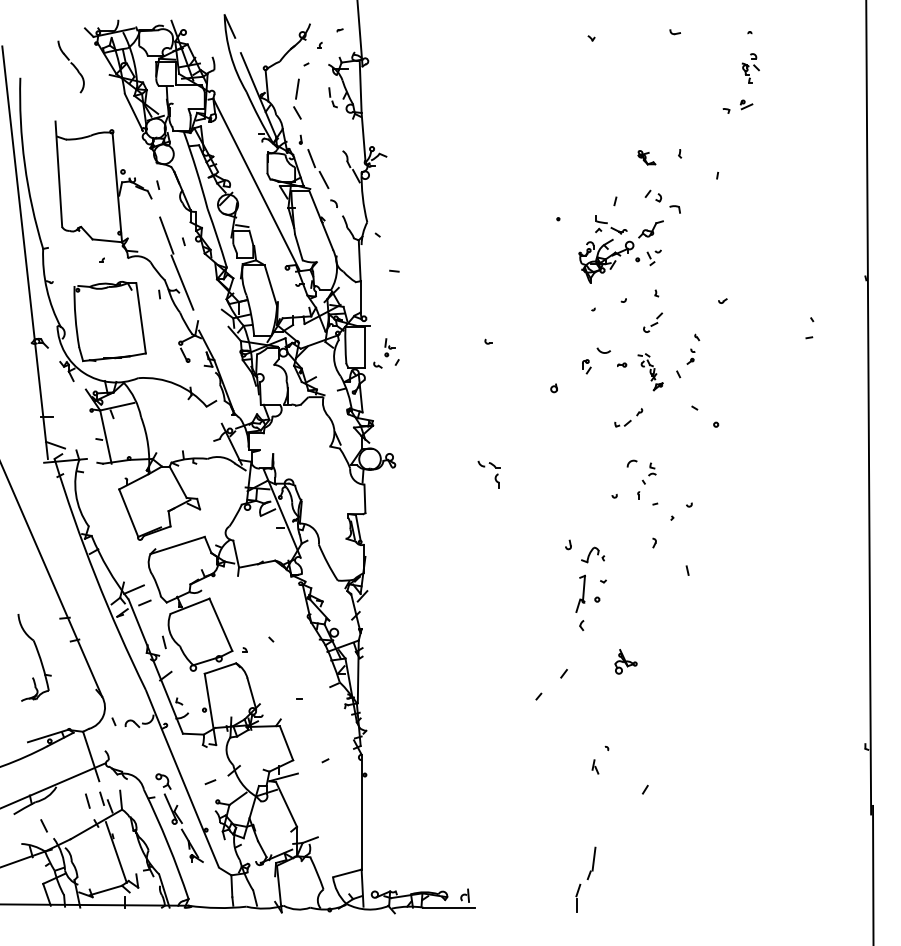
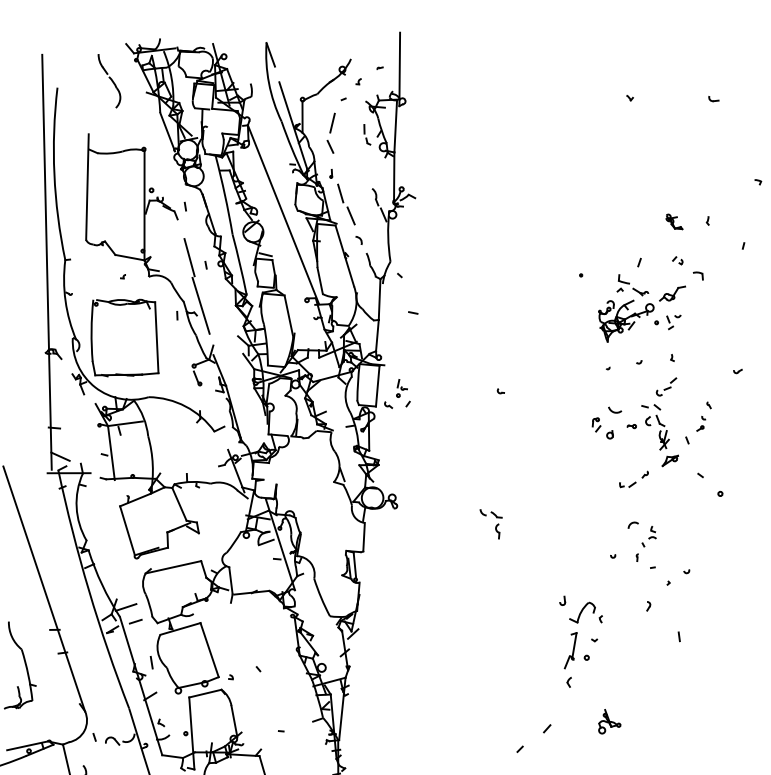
part: (653, 195) -> (677, 260), size x0.62
part: (650, 372) -> (659, 436), size x1.67
part: (553, 388) -> (609, 434), moved
part: (592, 554) -> (585, 612), size x1.43

